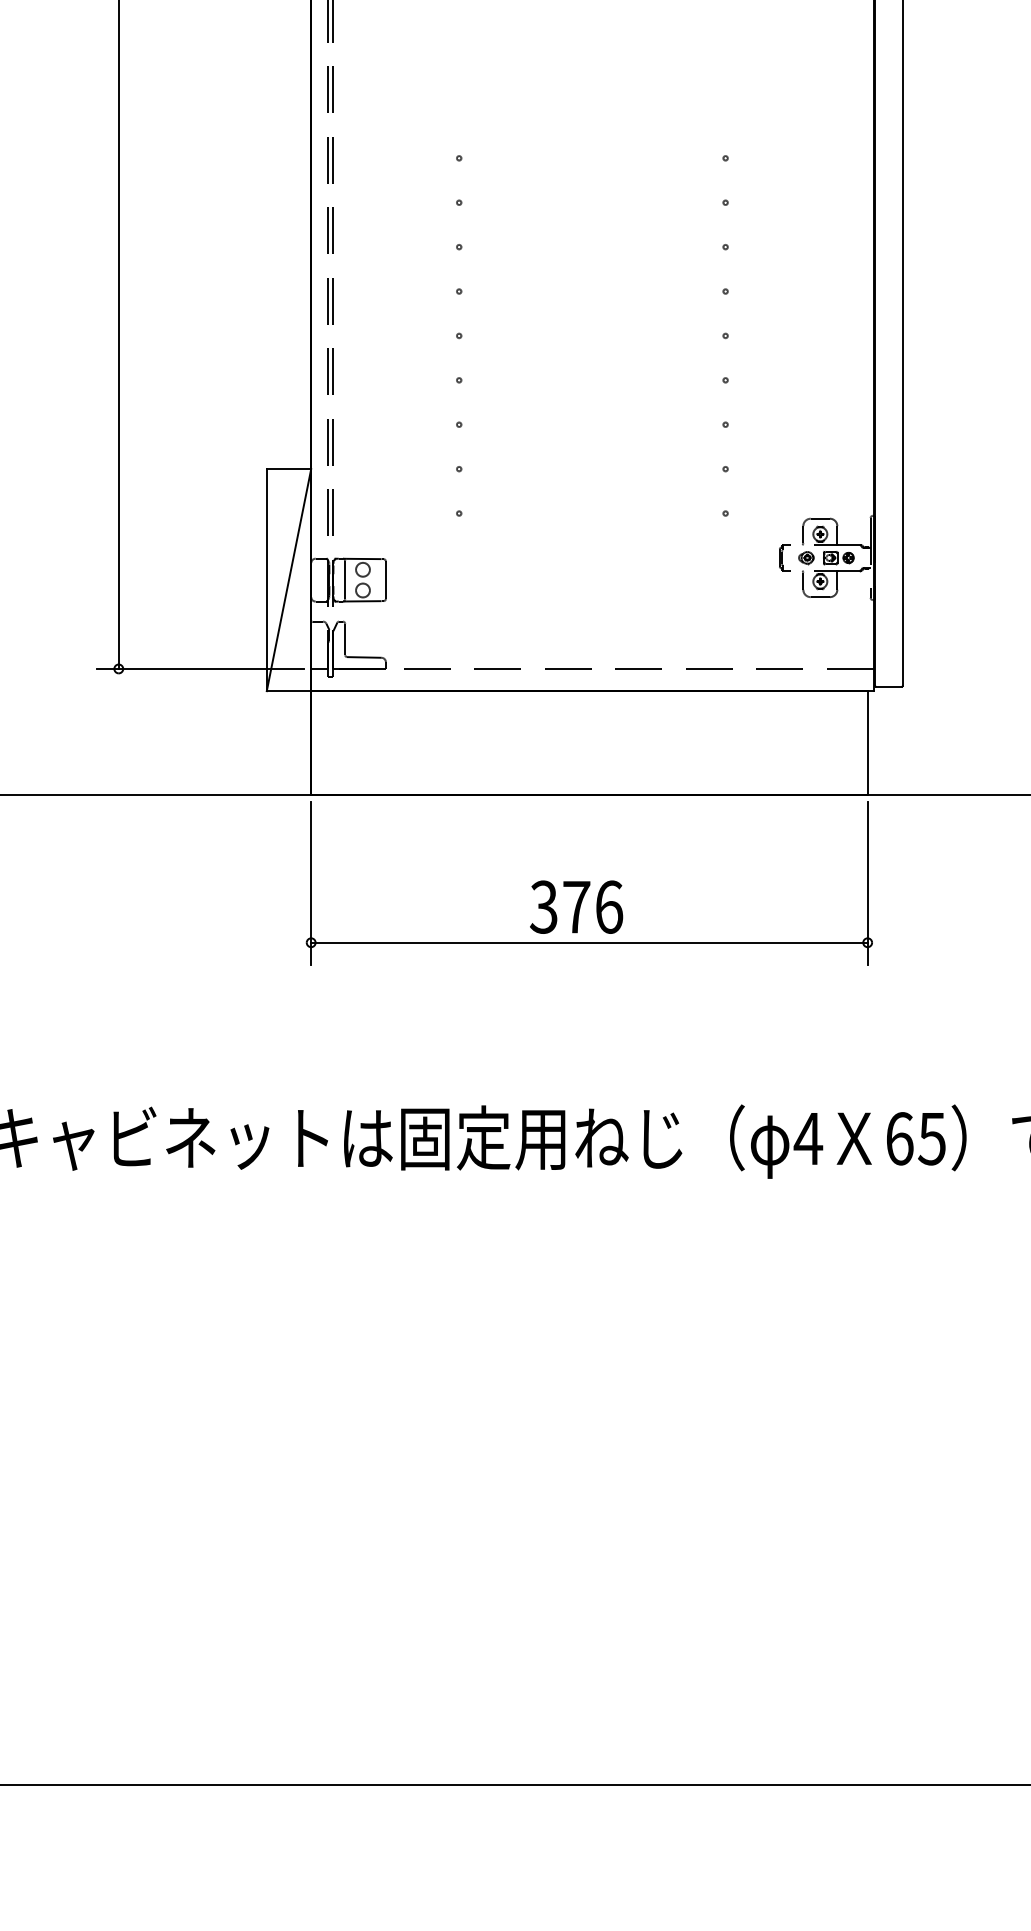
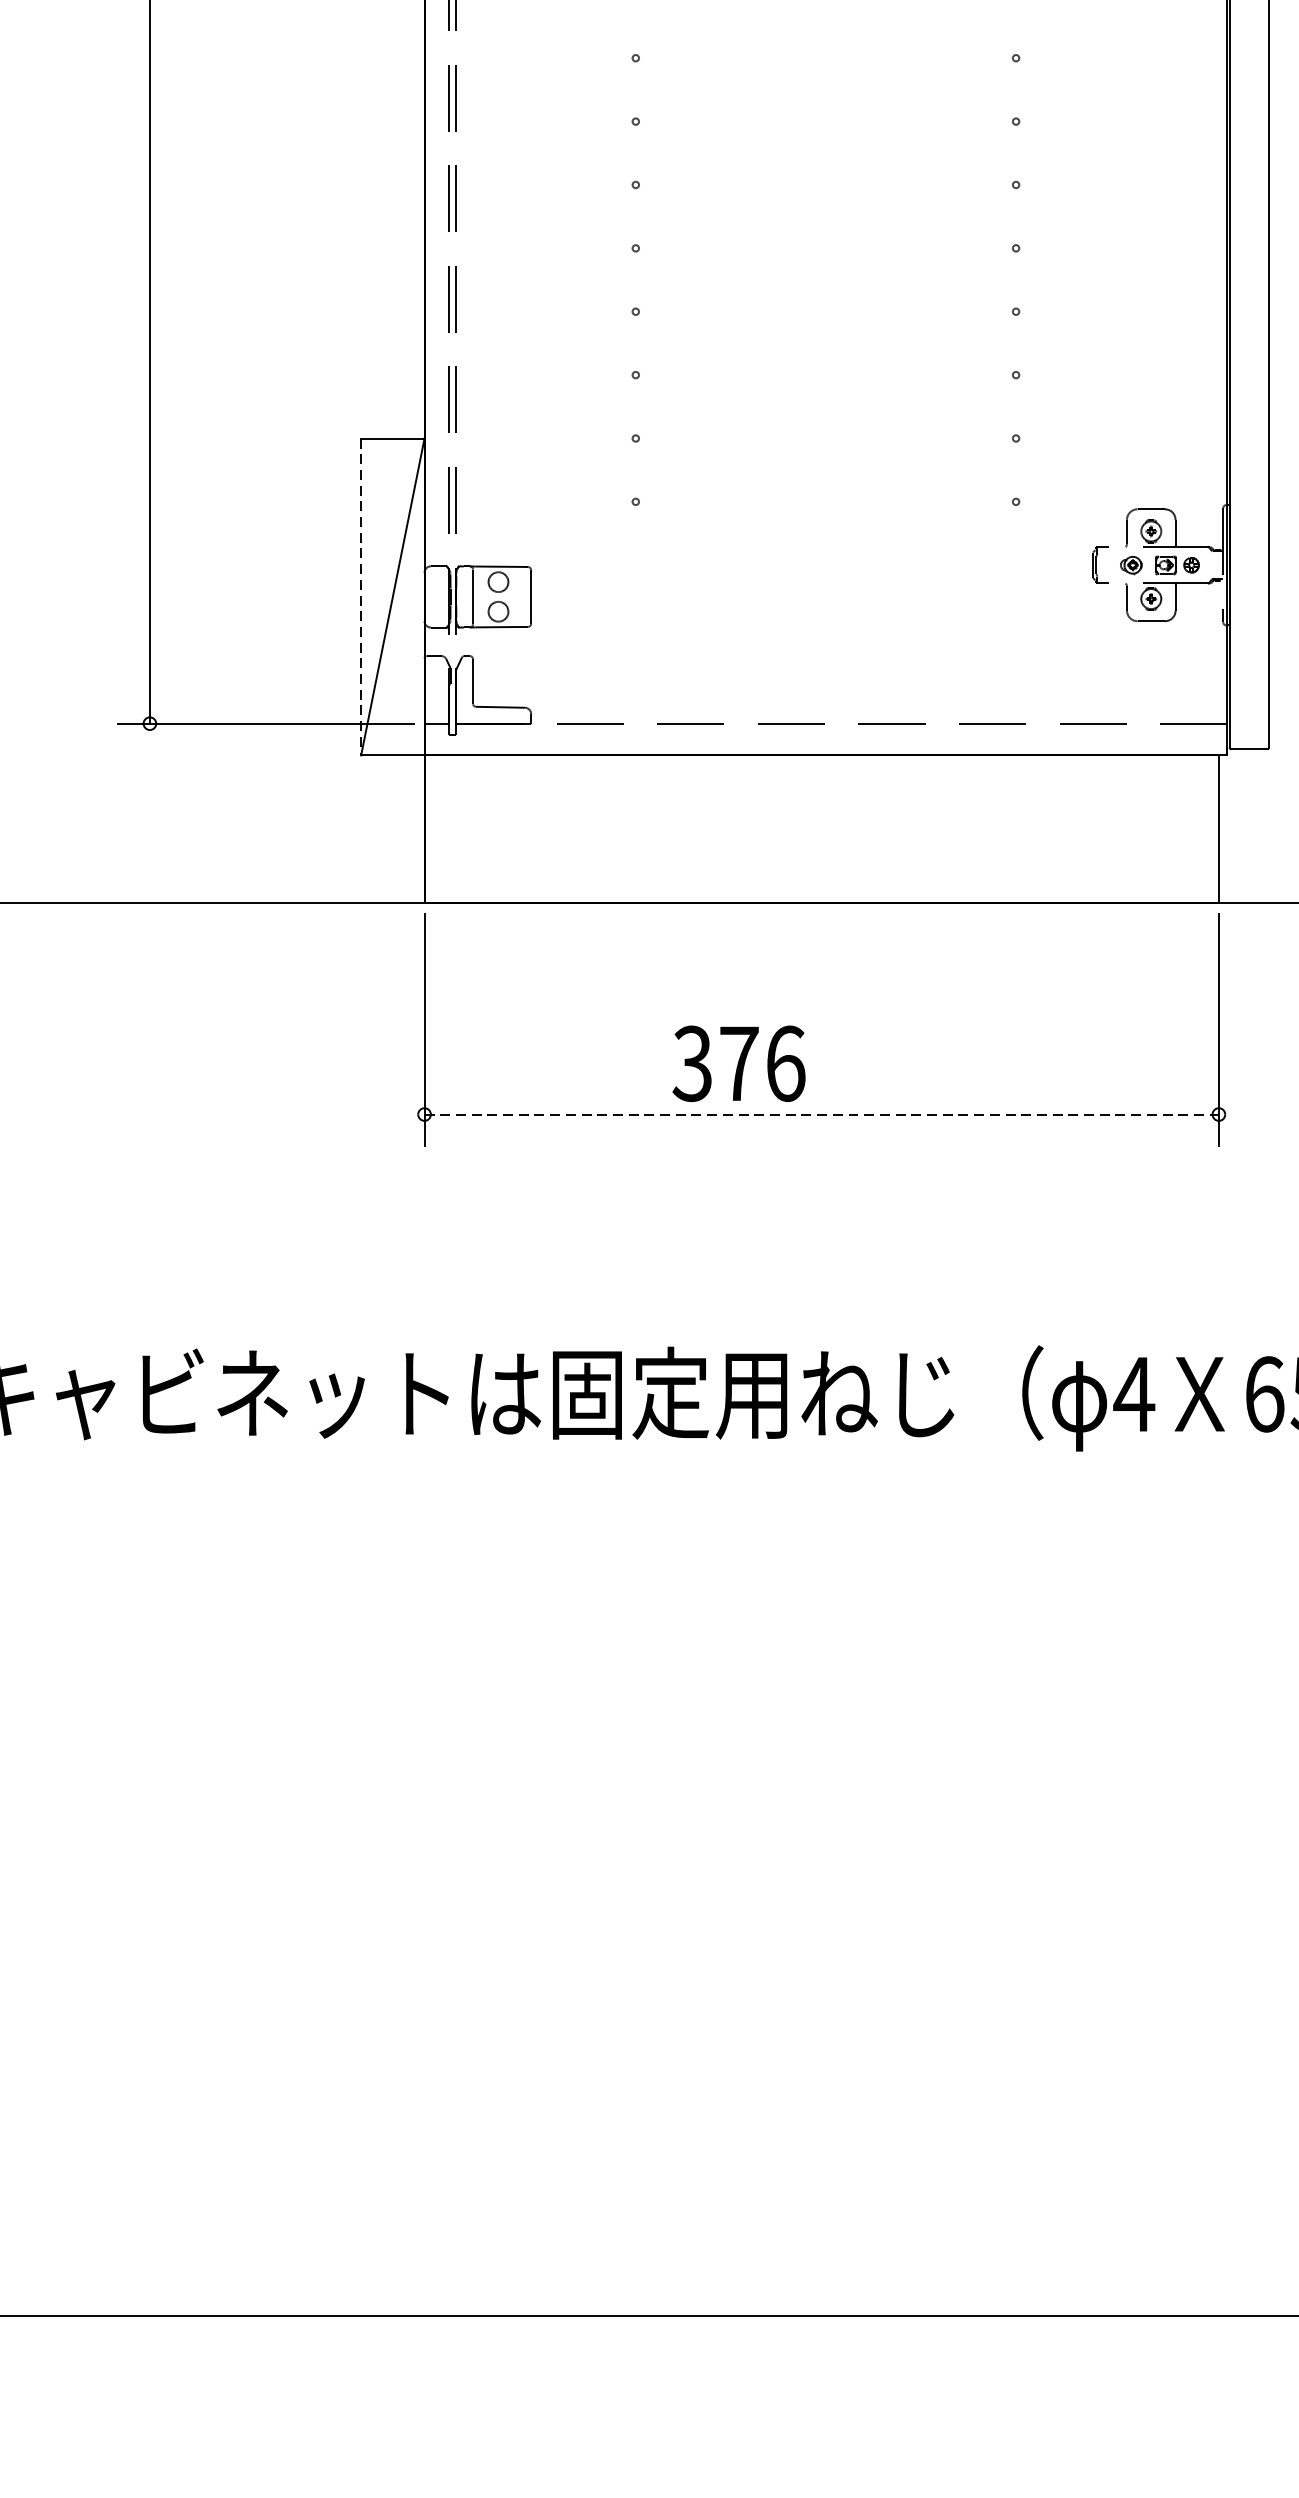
line: (266, 580) -> (360, 597), solid -> dashed
text: (576, 906) -> (739, 1062), moved
line: (589, 942) -> (821, 1114), solid -> dashed

